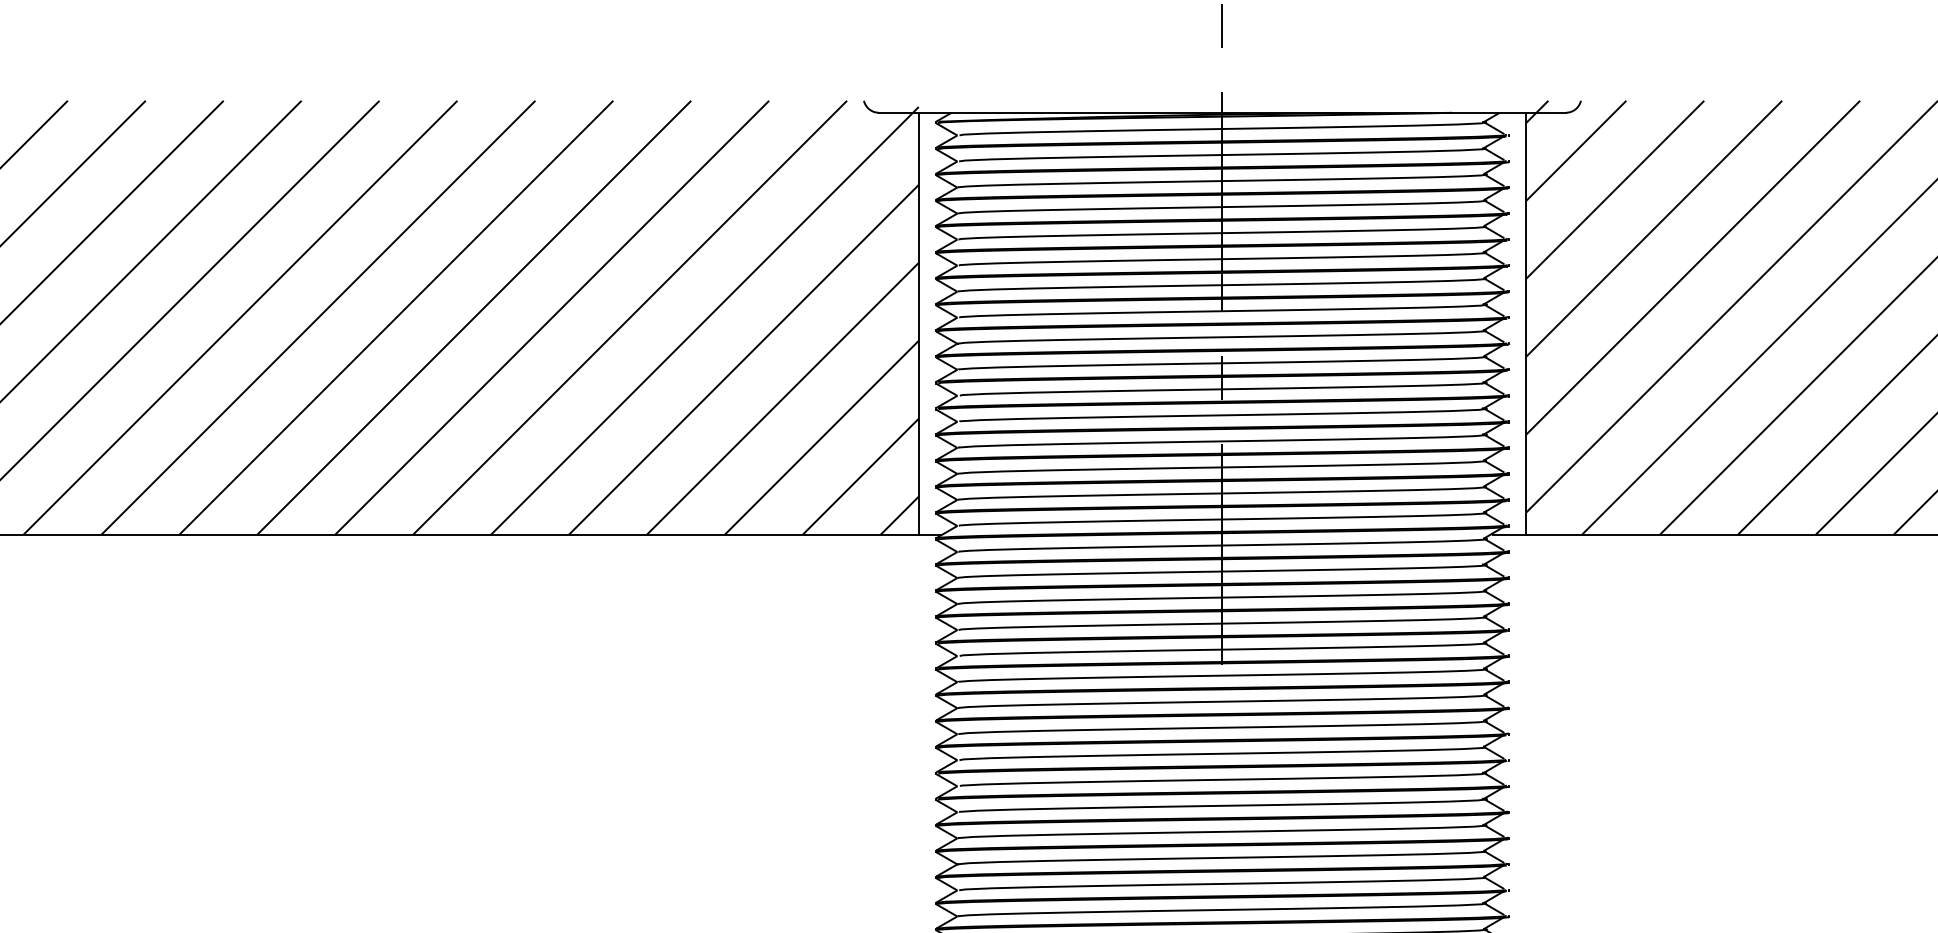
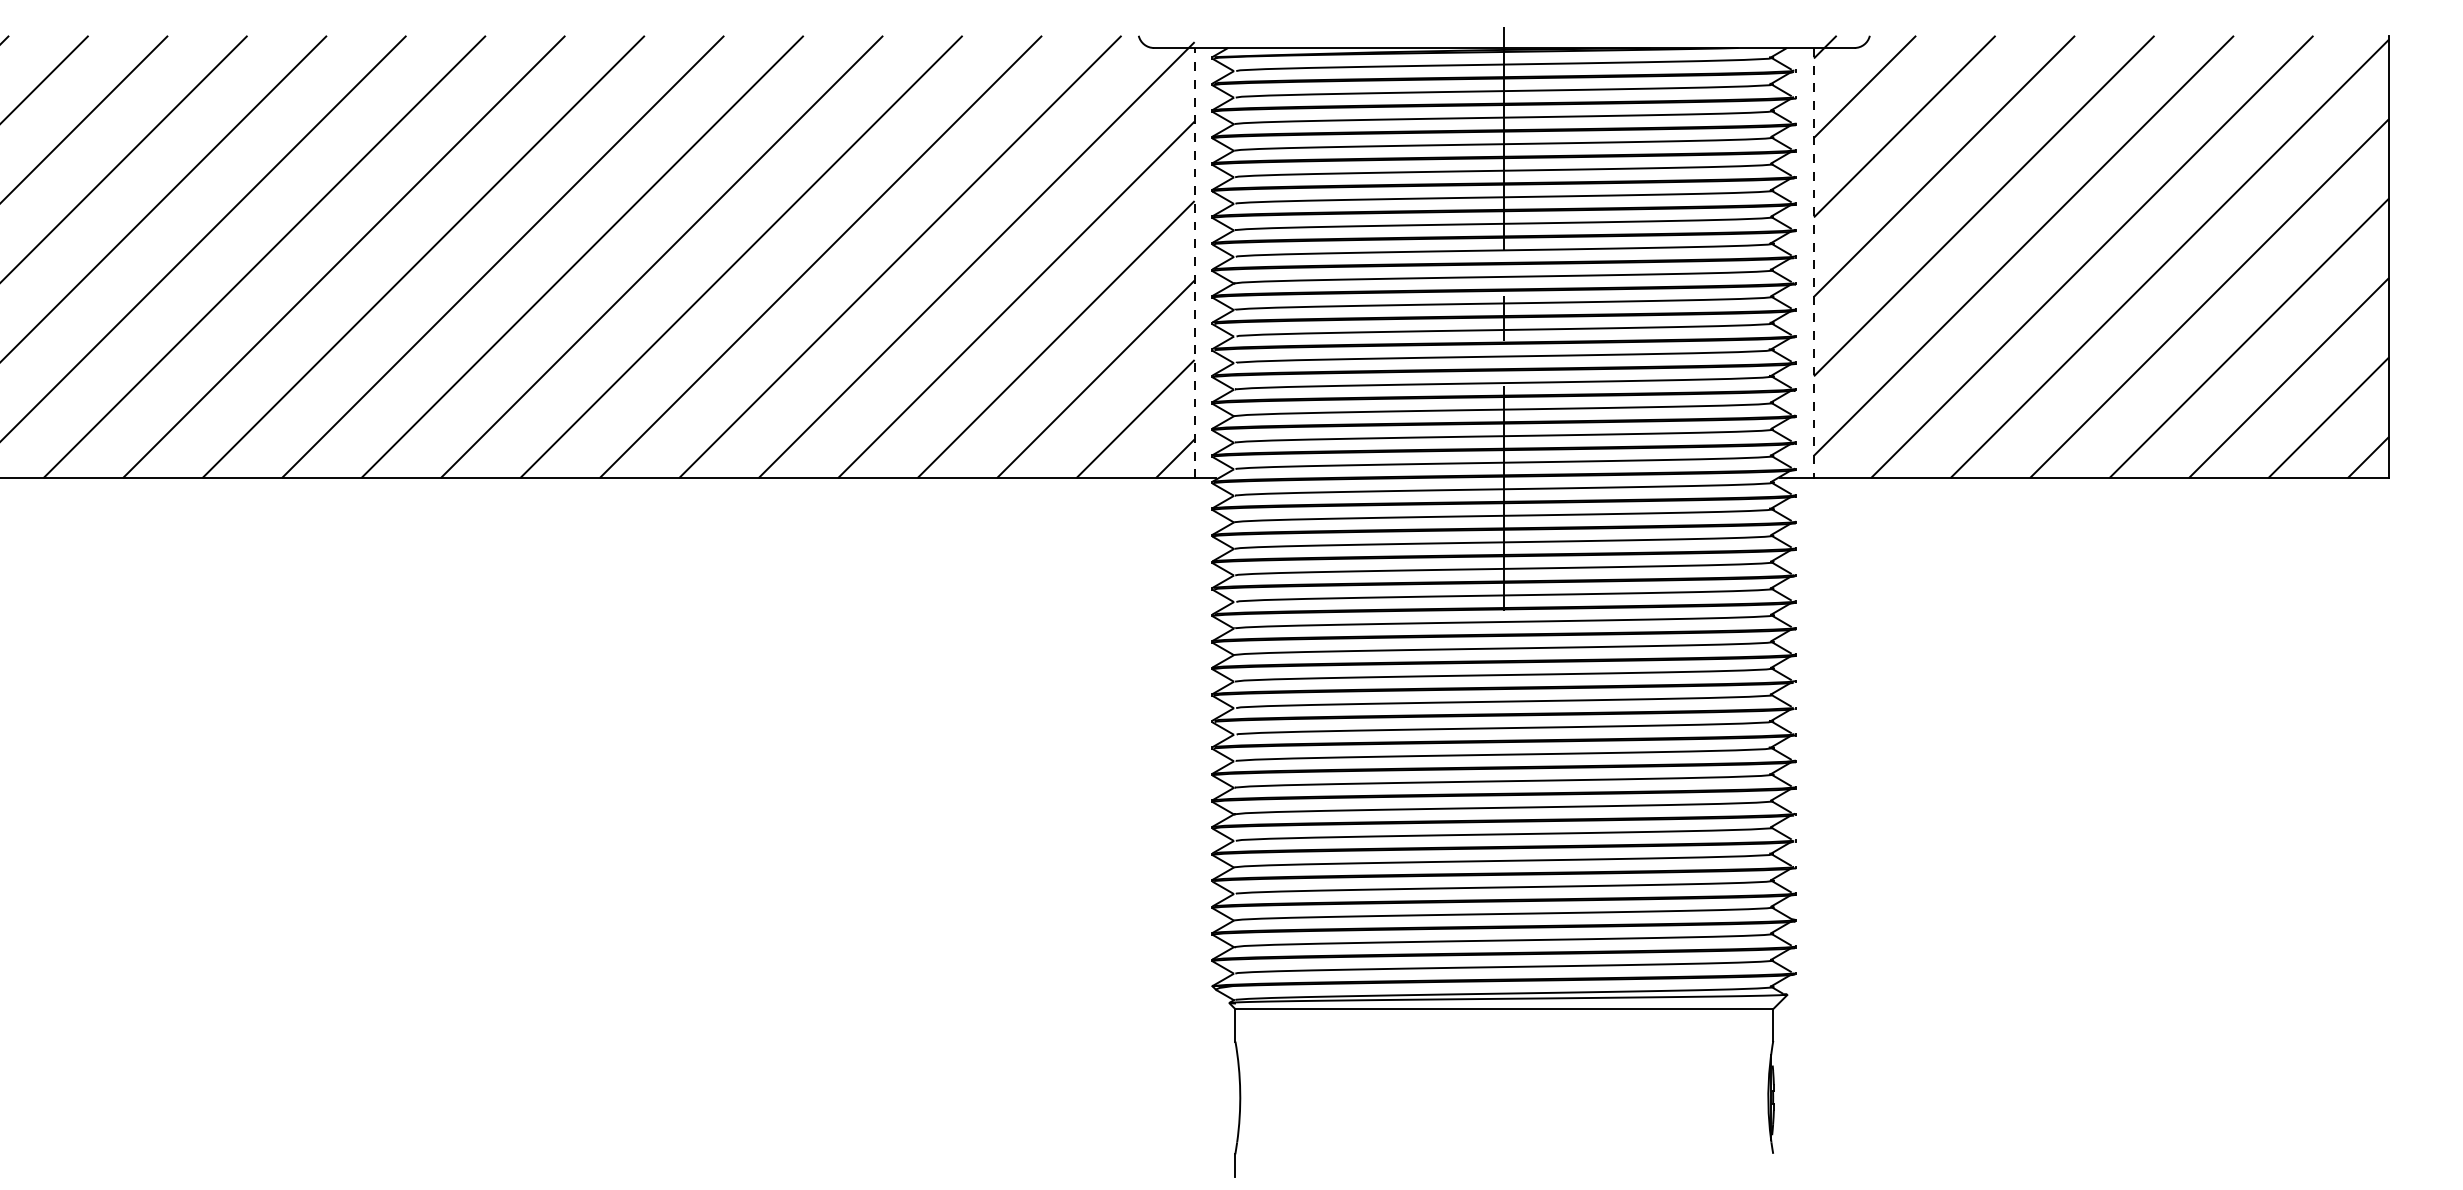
line: (918, 323) -> (1194, 262), solid -> dashed
line: (1525, 324) -> (1813, 263), solid -> dashed

